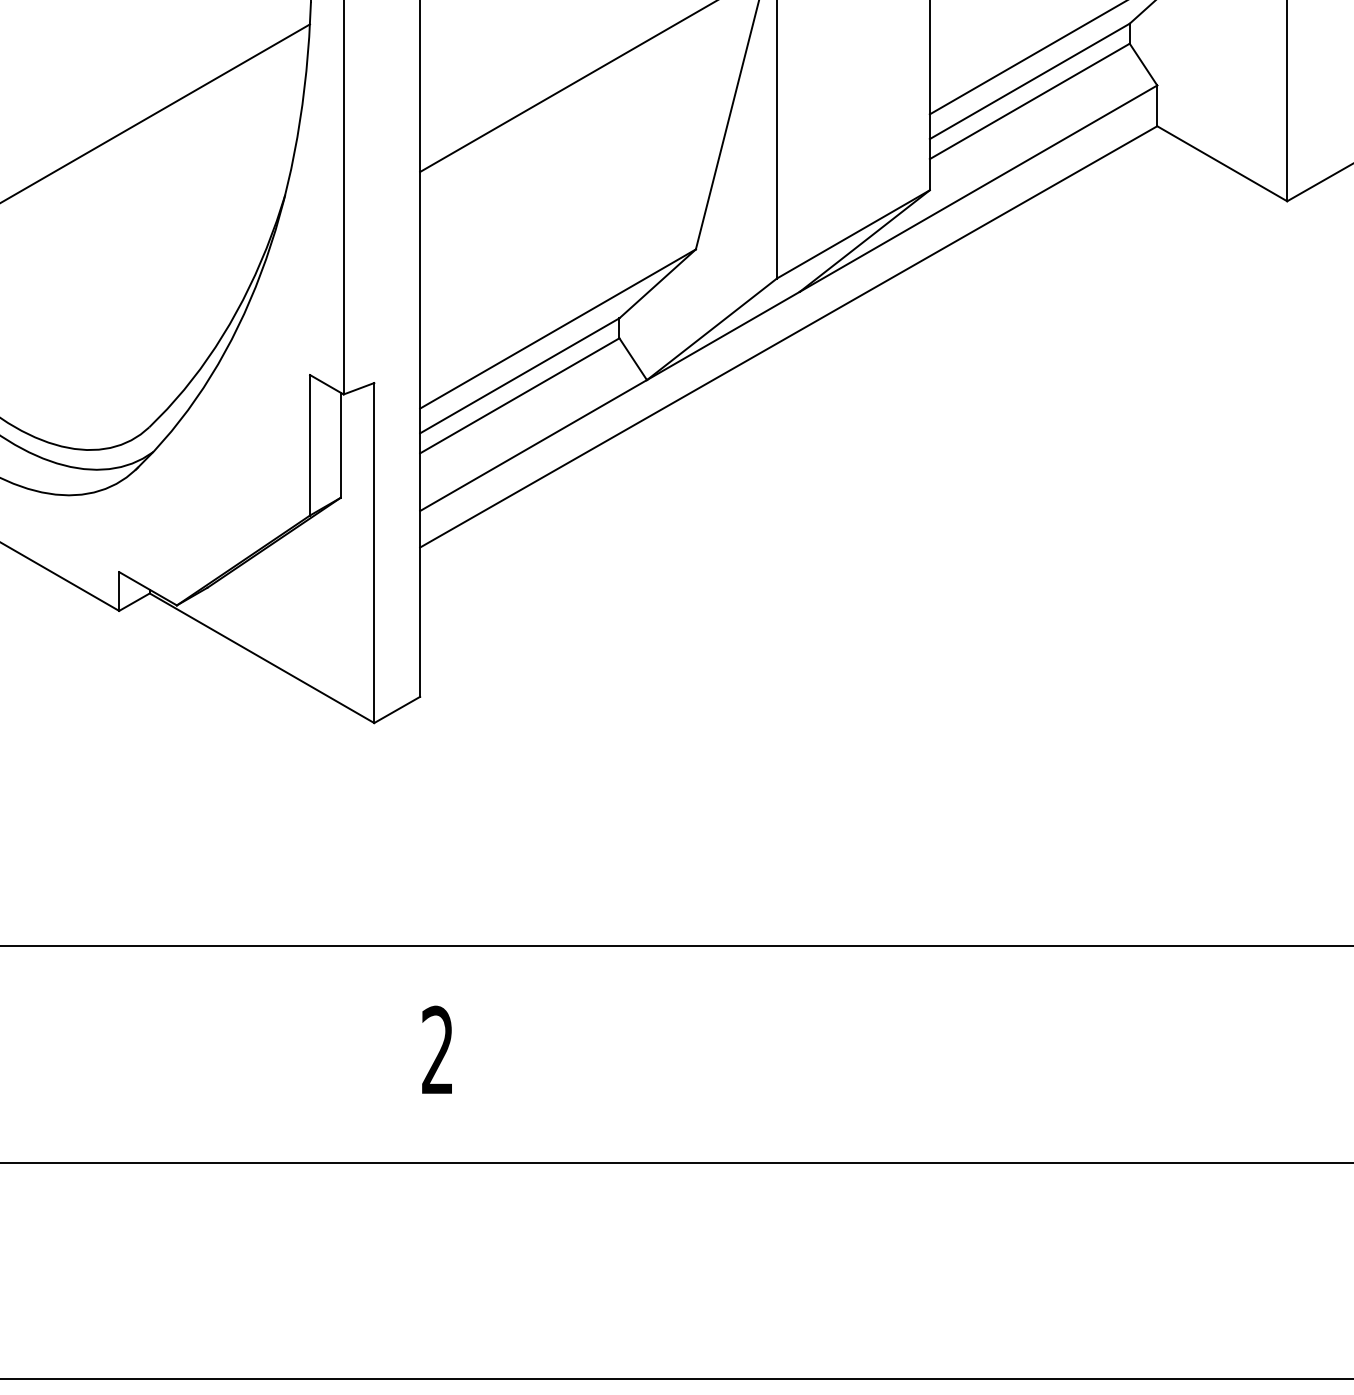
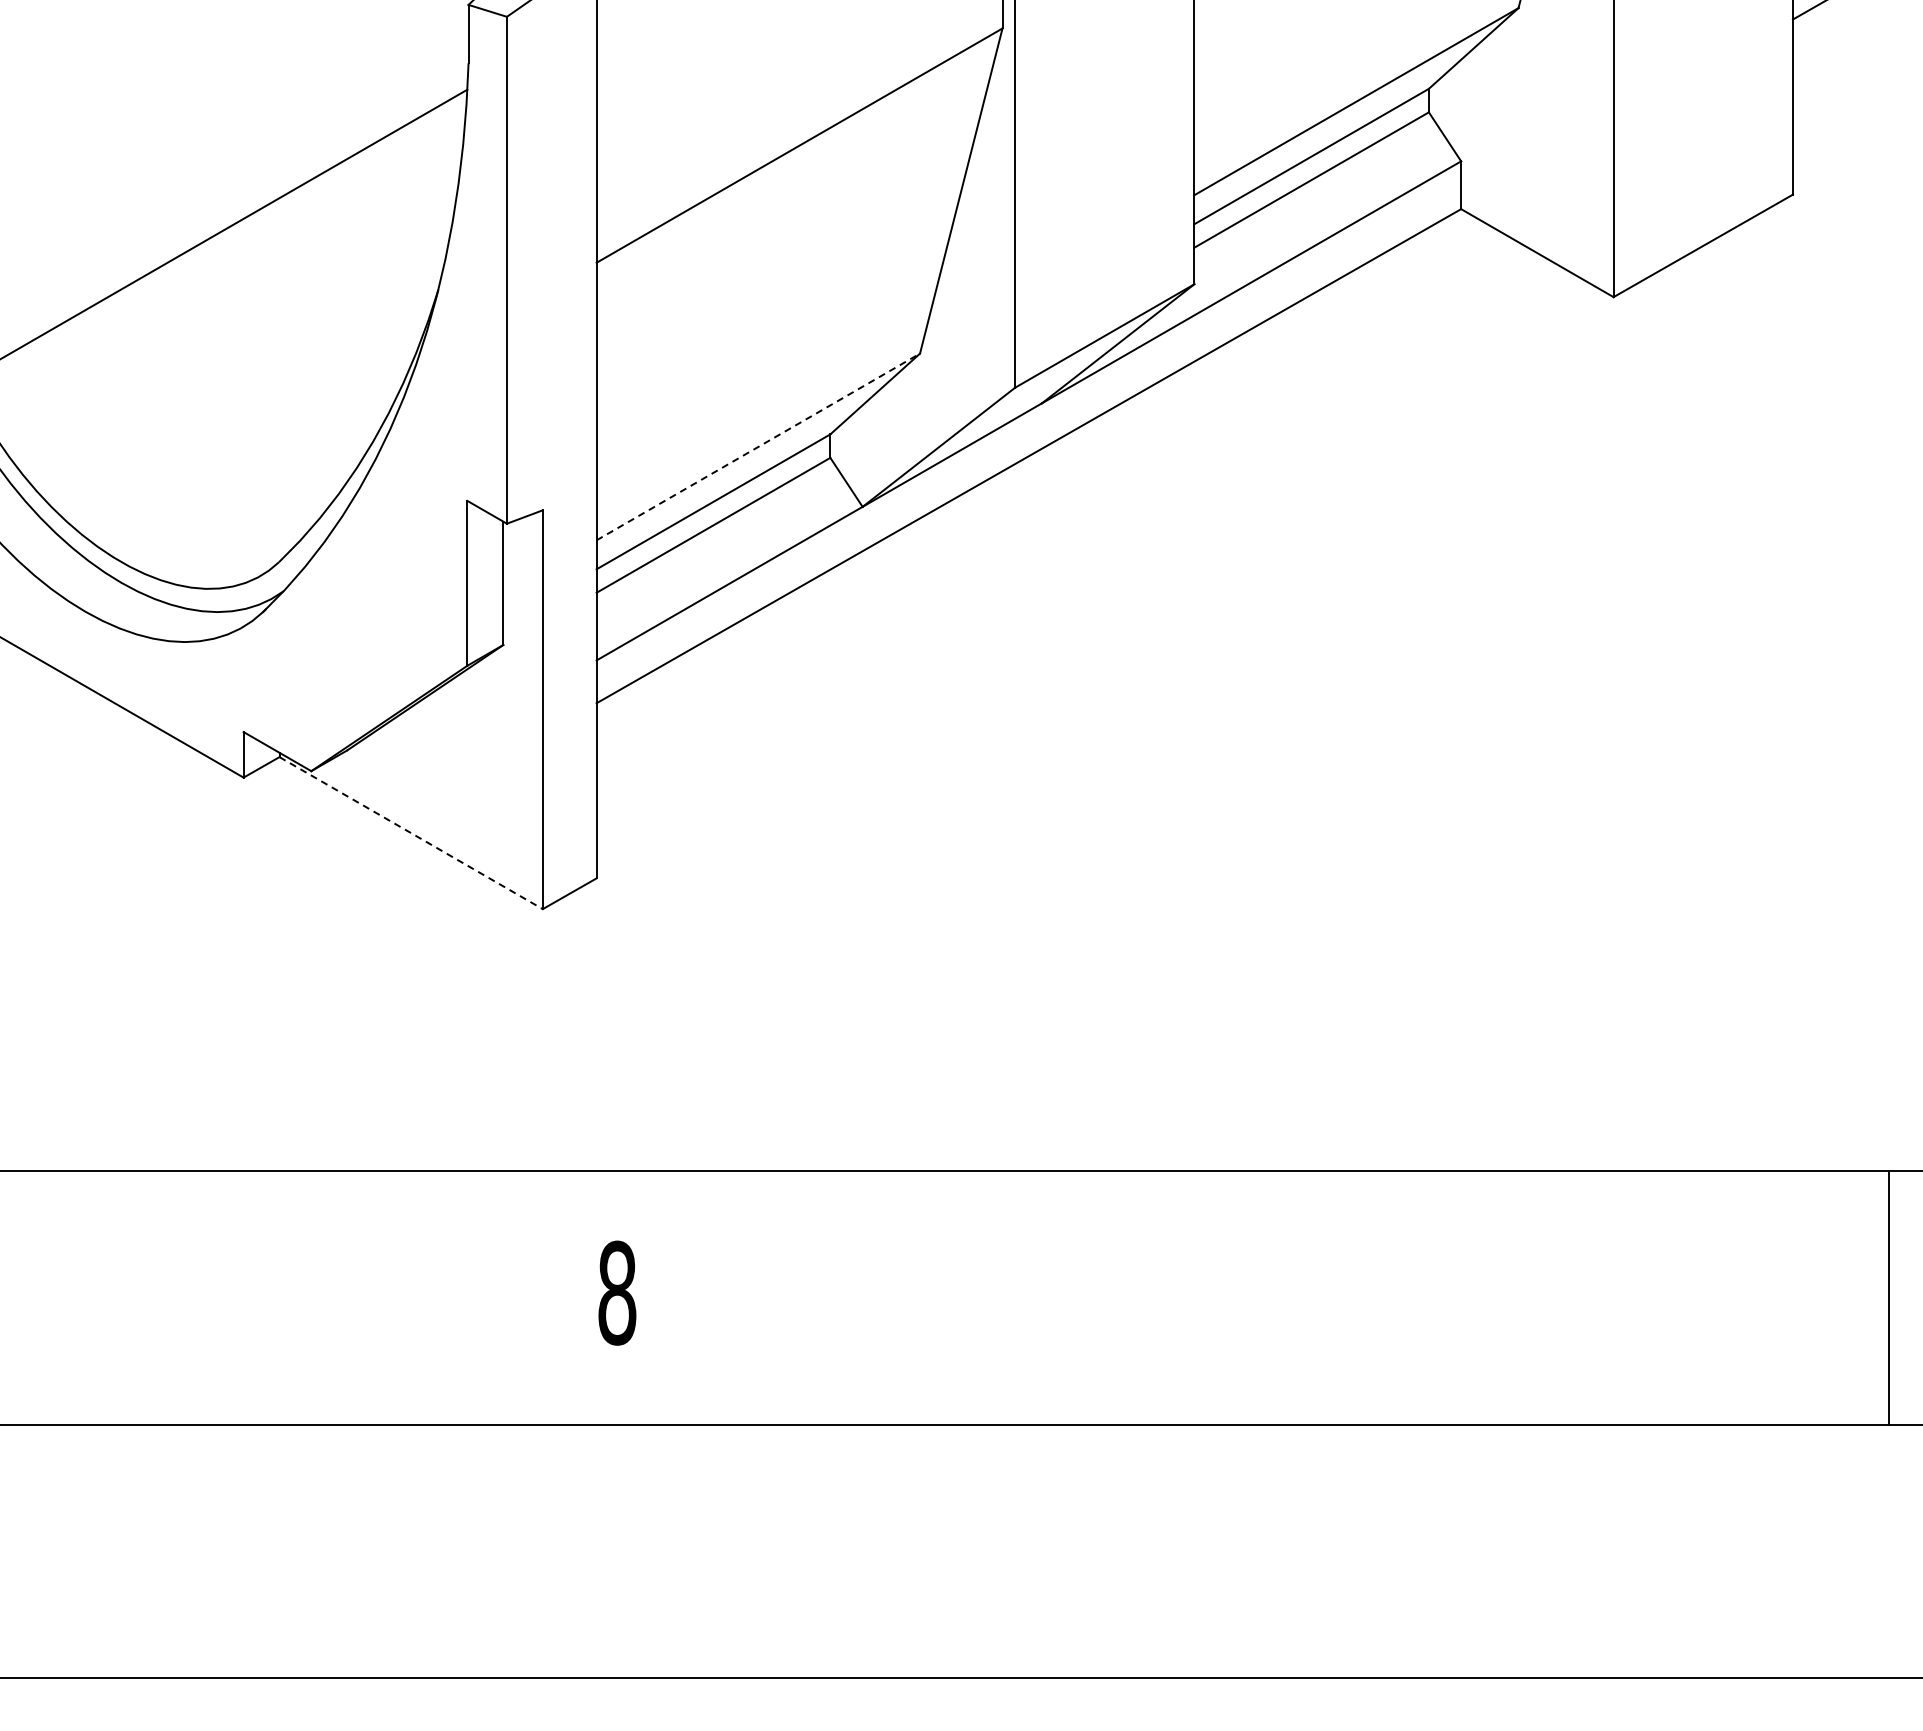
line: (558, 328) -> (758, 446), solid -> dashed
line: (262, 658) -> (411, 833), solid -> dashed
text: (437, 1049) -> (617, 1292), 2 -> 8

